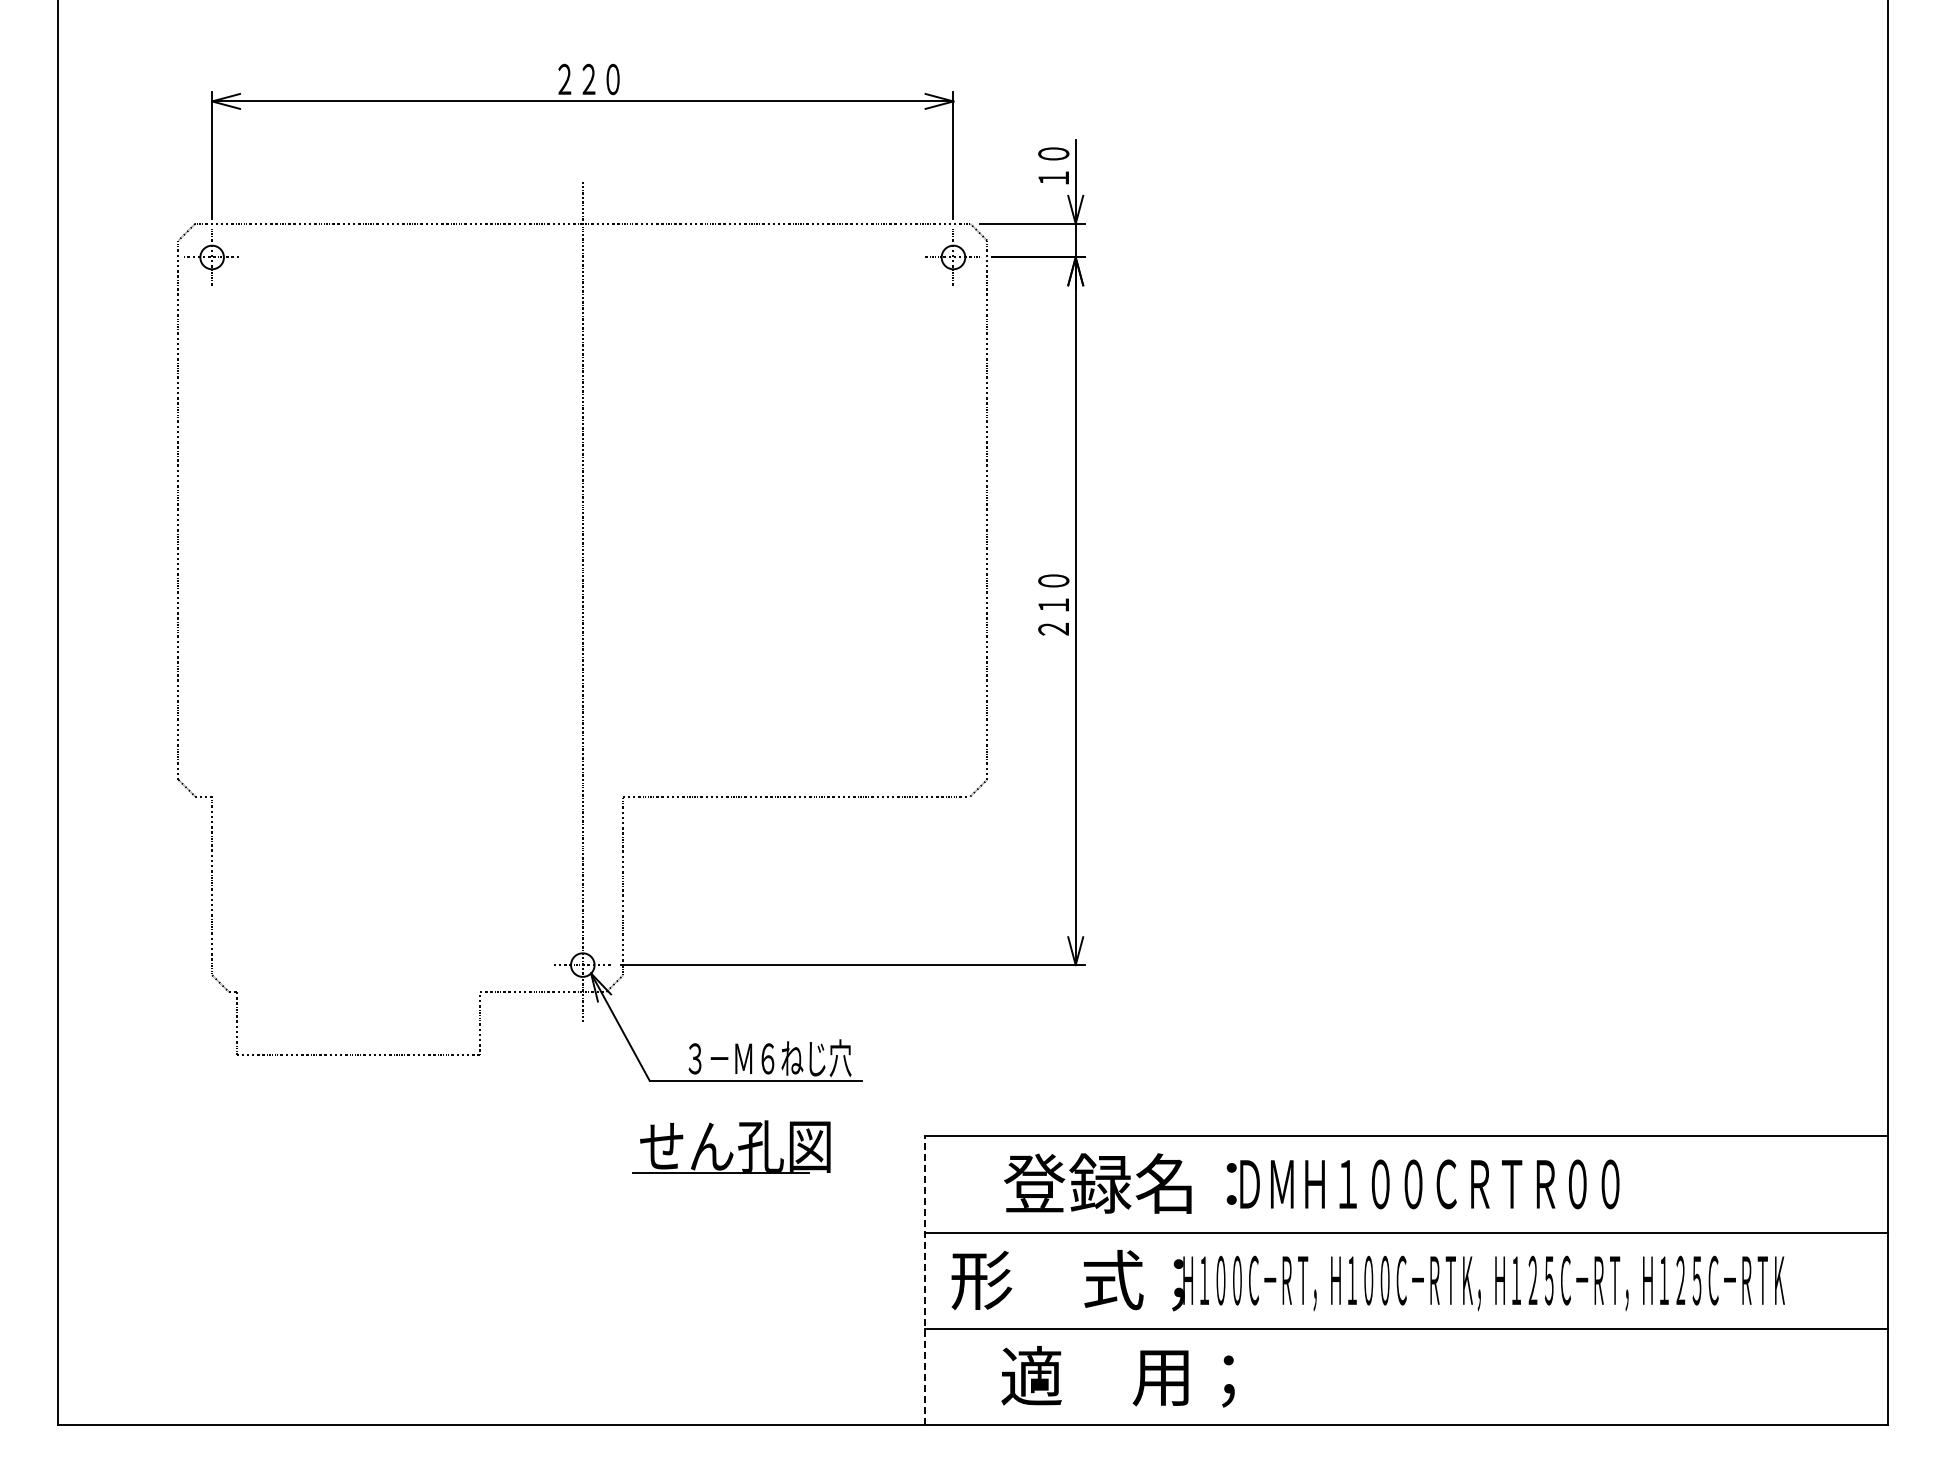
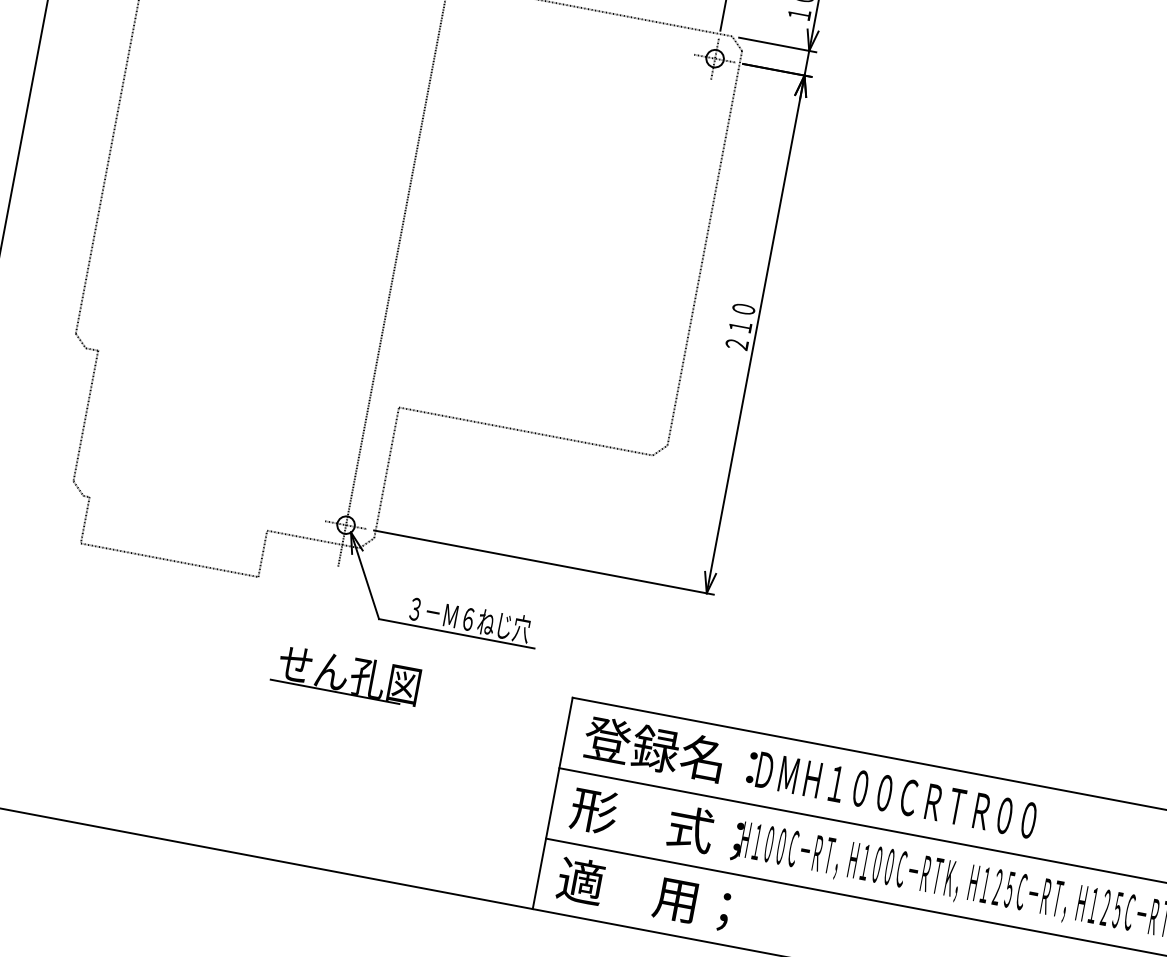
part: (731, 1146) -> (346, 674), moved
text: (1311, 1183) -> (810, 778), moved
line: (924, 1280) -> (552, 803), dashed -> solid
text: (1117, 1376) -> (643, 893), moved

